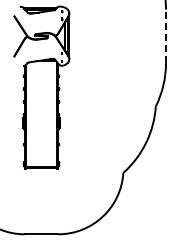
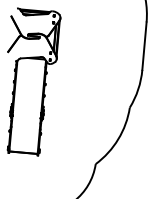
line: (166, 36) -> (144, 46), dashed -> solid

